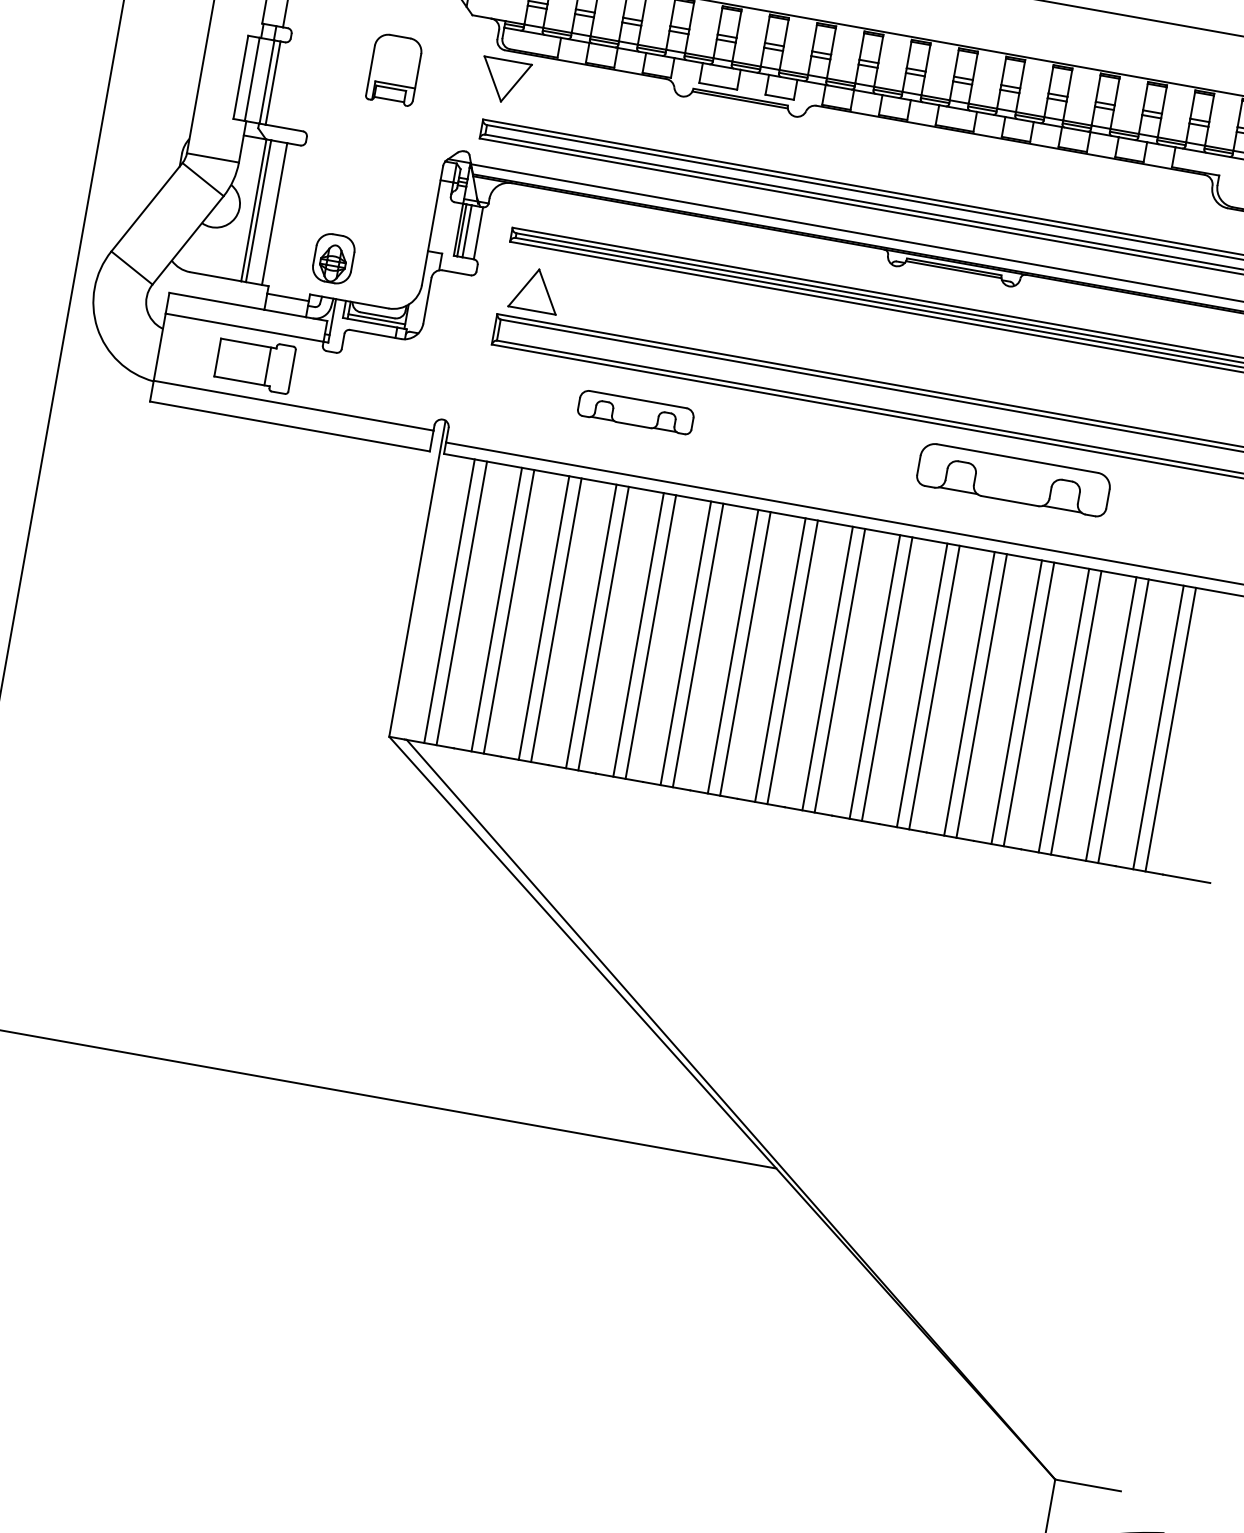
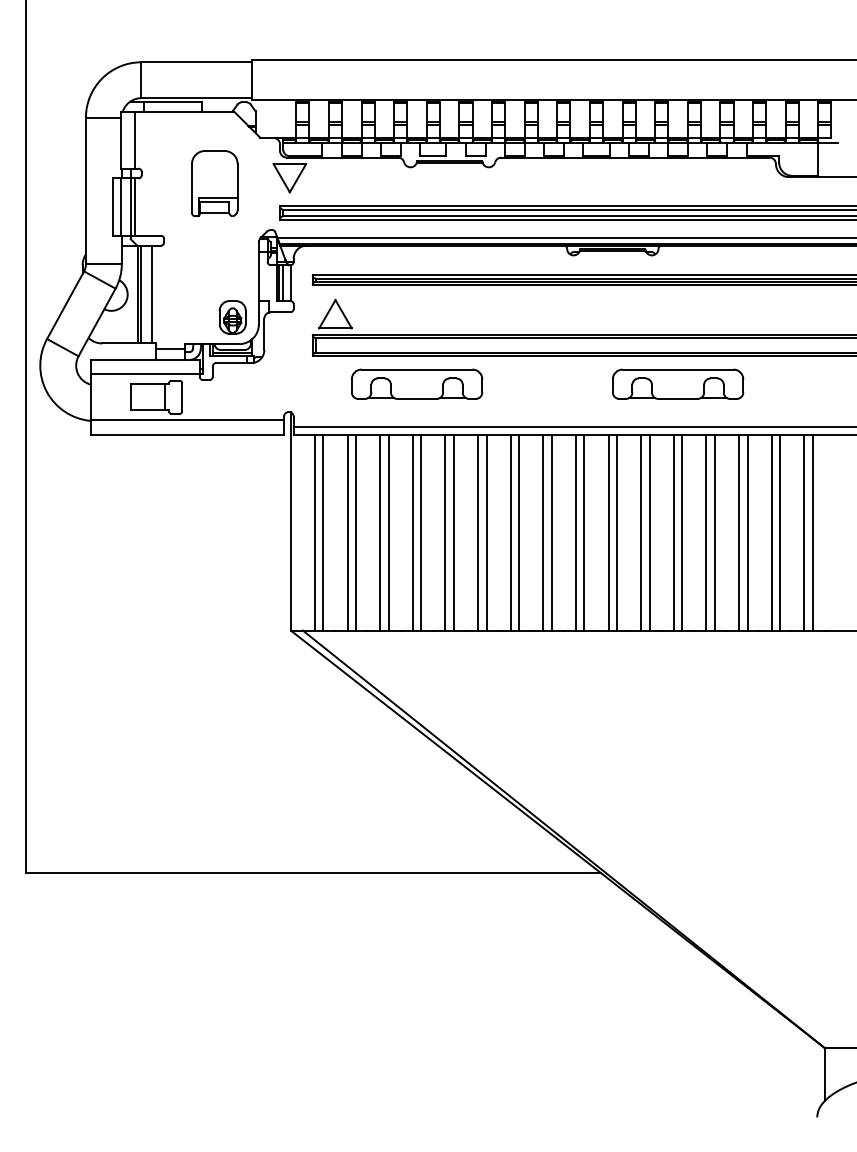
part: (394, 69) -> (214, 183), size x1.43
part: (333, 258) -> (232, 317), moved
part: (636, 411) -> (417, 383), size x1.67

